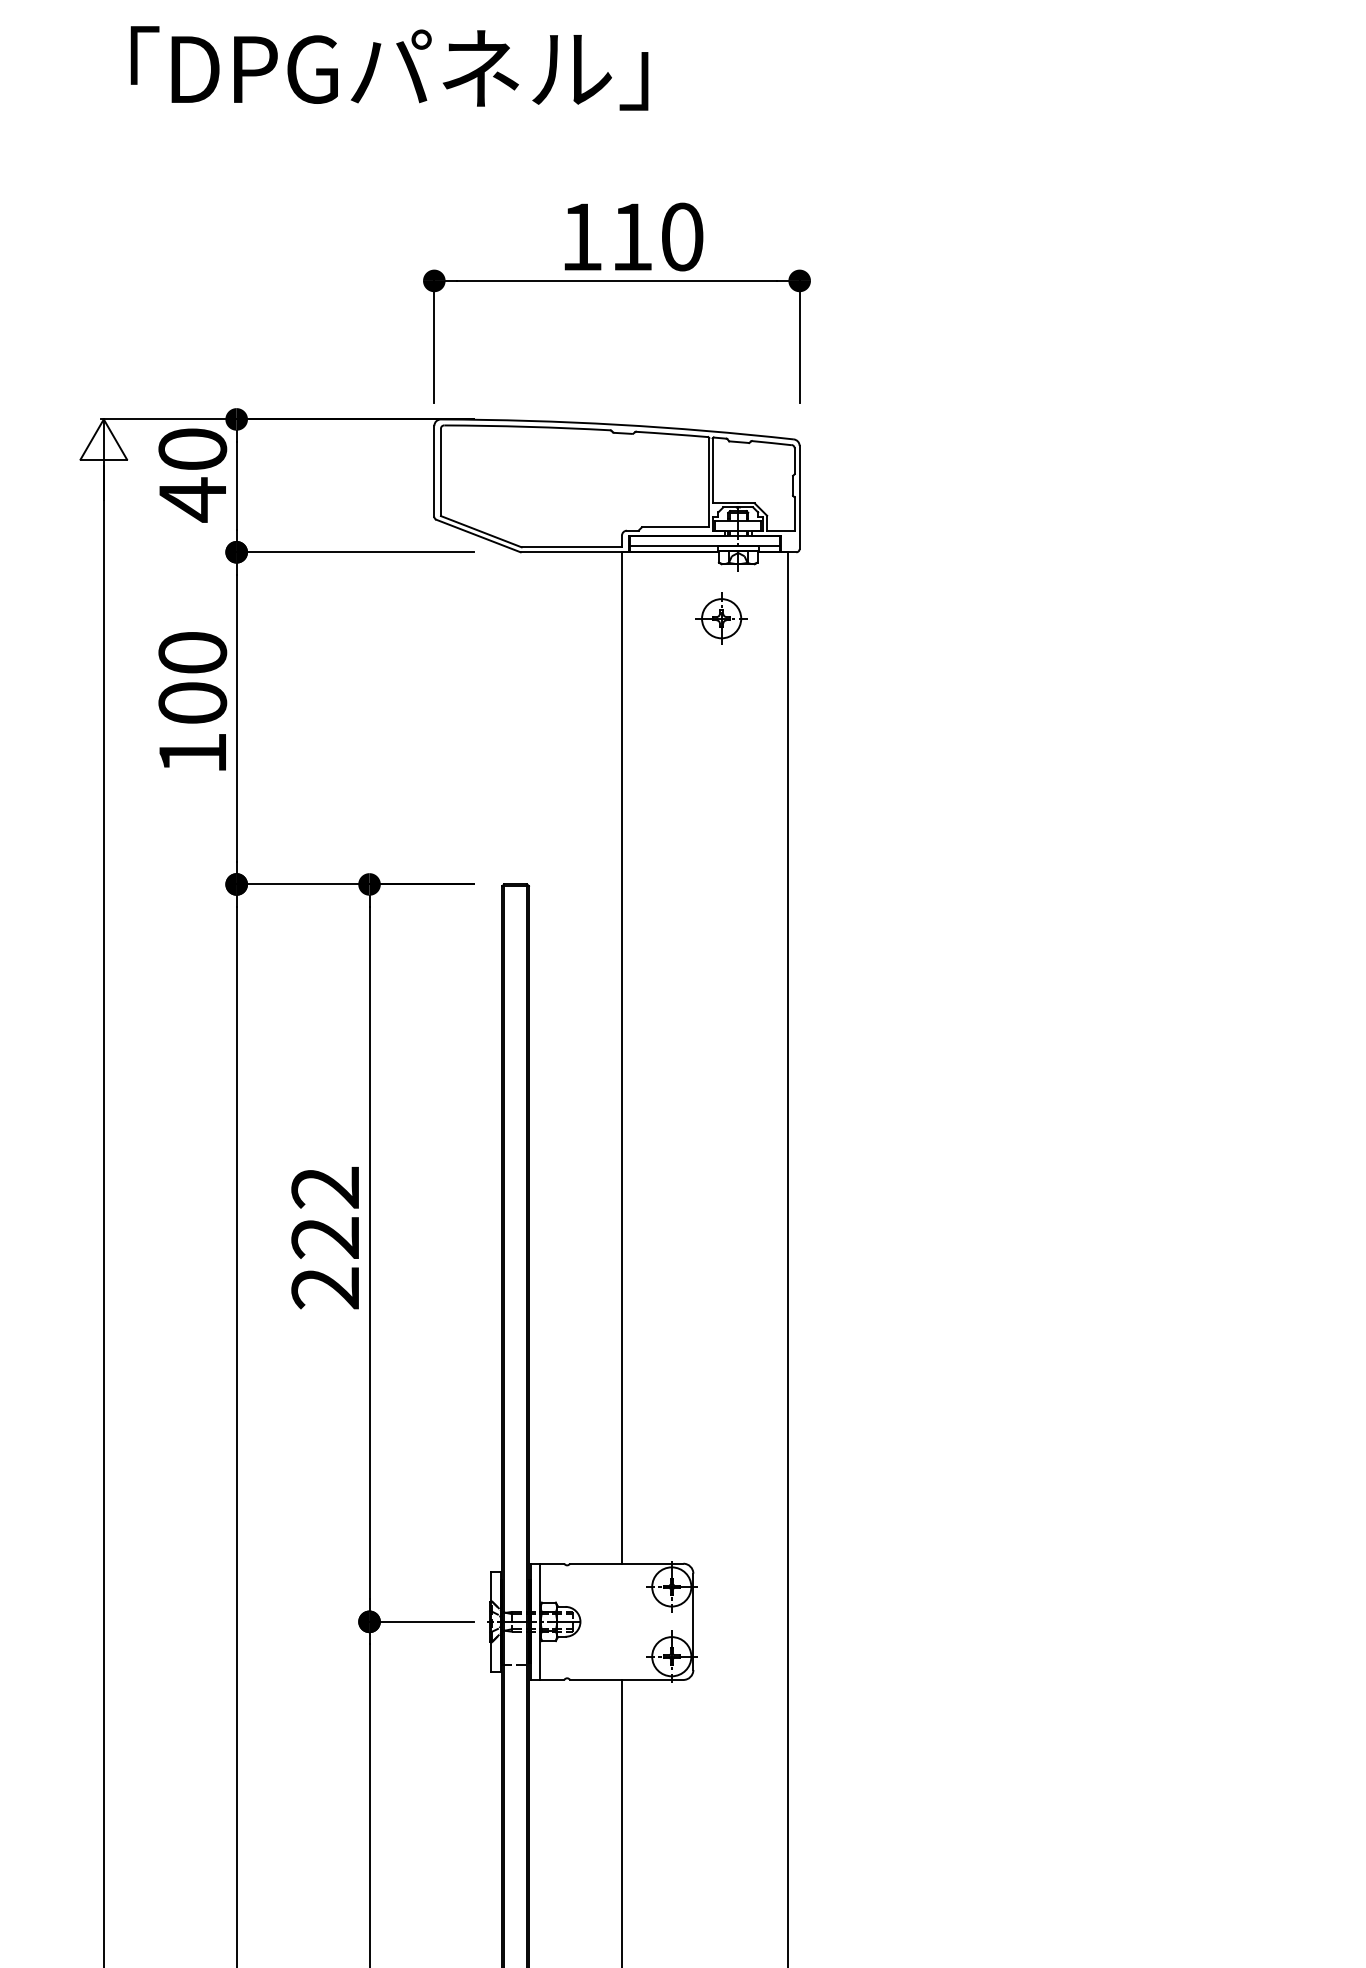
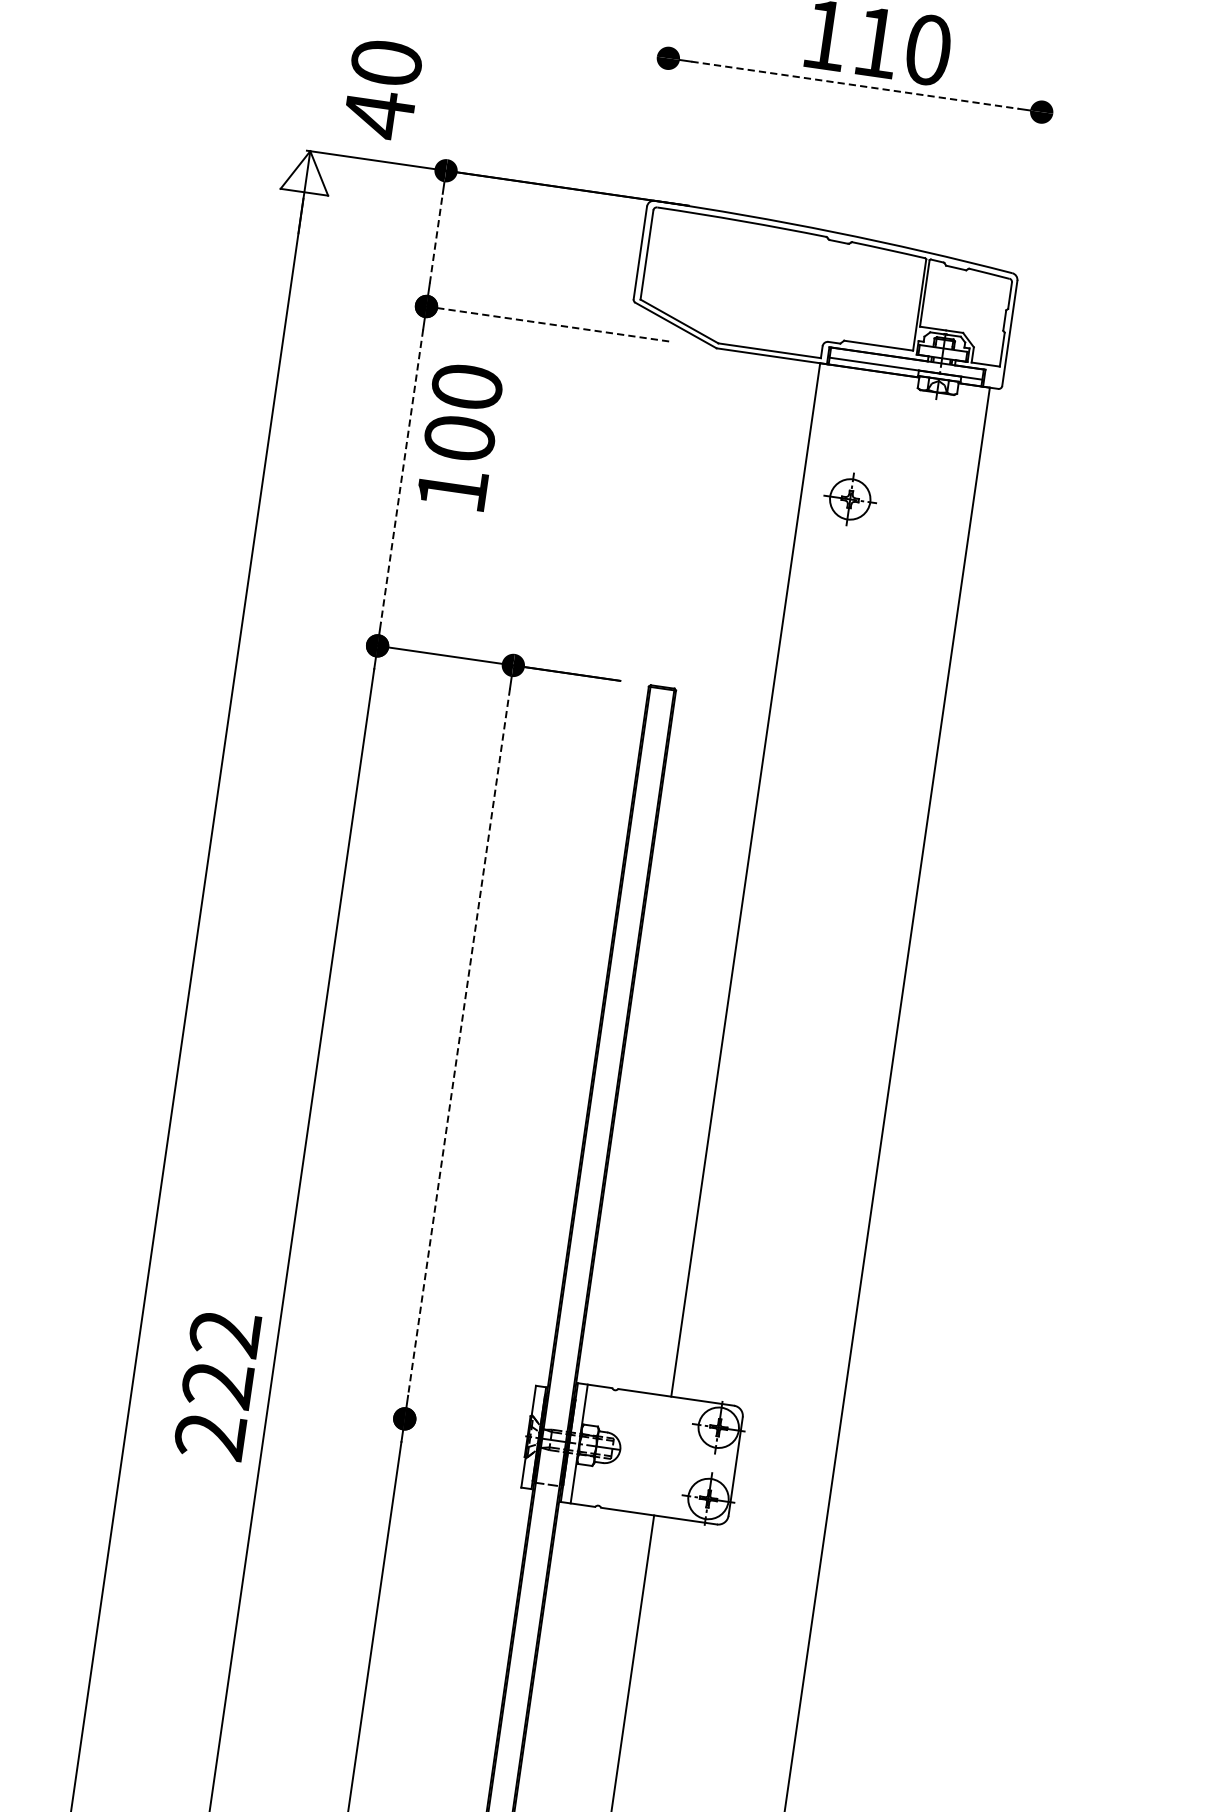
line: (617, 280) -> (855, 84), solid -> dashed
line: (434, 339) -> (659, 118), removed
line: (799, 339) -> (1032, 171), removed
text: (192, 475) -> (382, 89), moved
line: (236, 485) -> (436, 238), solid -> dashed
line: (353, 552) -> (545, 323), solid -> dashed
part: (721, 618) -> (850, 499), moved
text: (192, 701) -> (459, 436), moved
line: (236, 718) -> (401, 476), solid -> dashed
text: (324, 1238) -> (216, 1385), moved
line: (369, 1253) -> (458, 1042), solid -> dashed
line: (420, 1621) -> (456, 1426), removed

